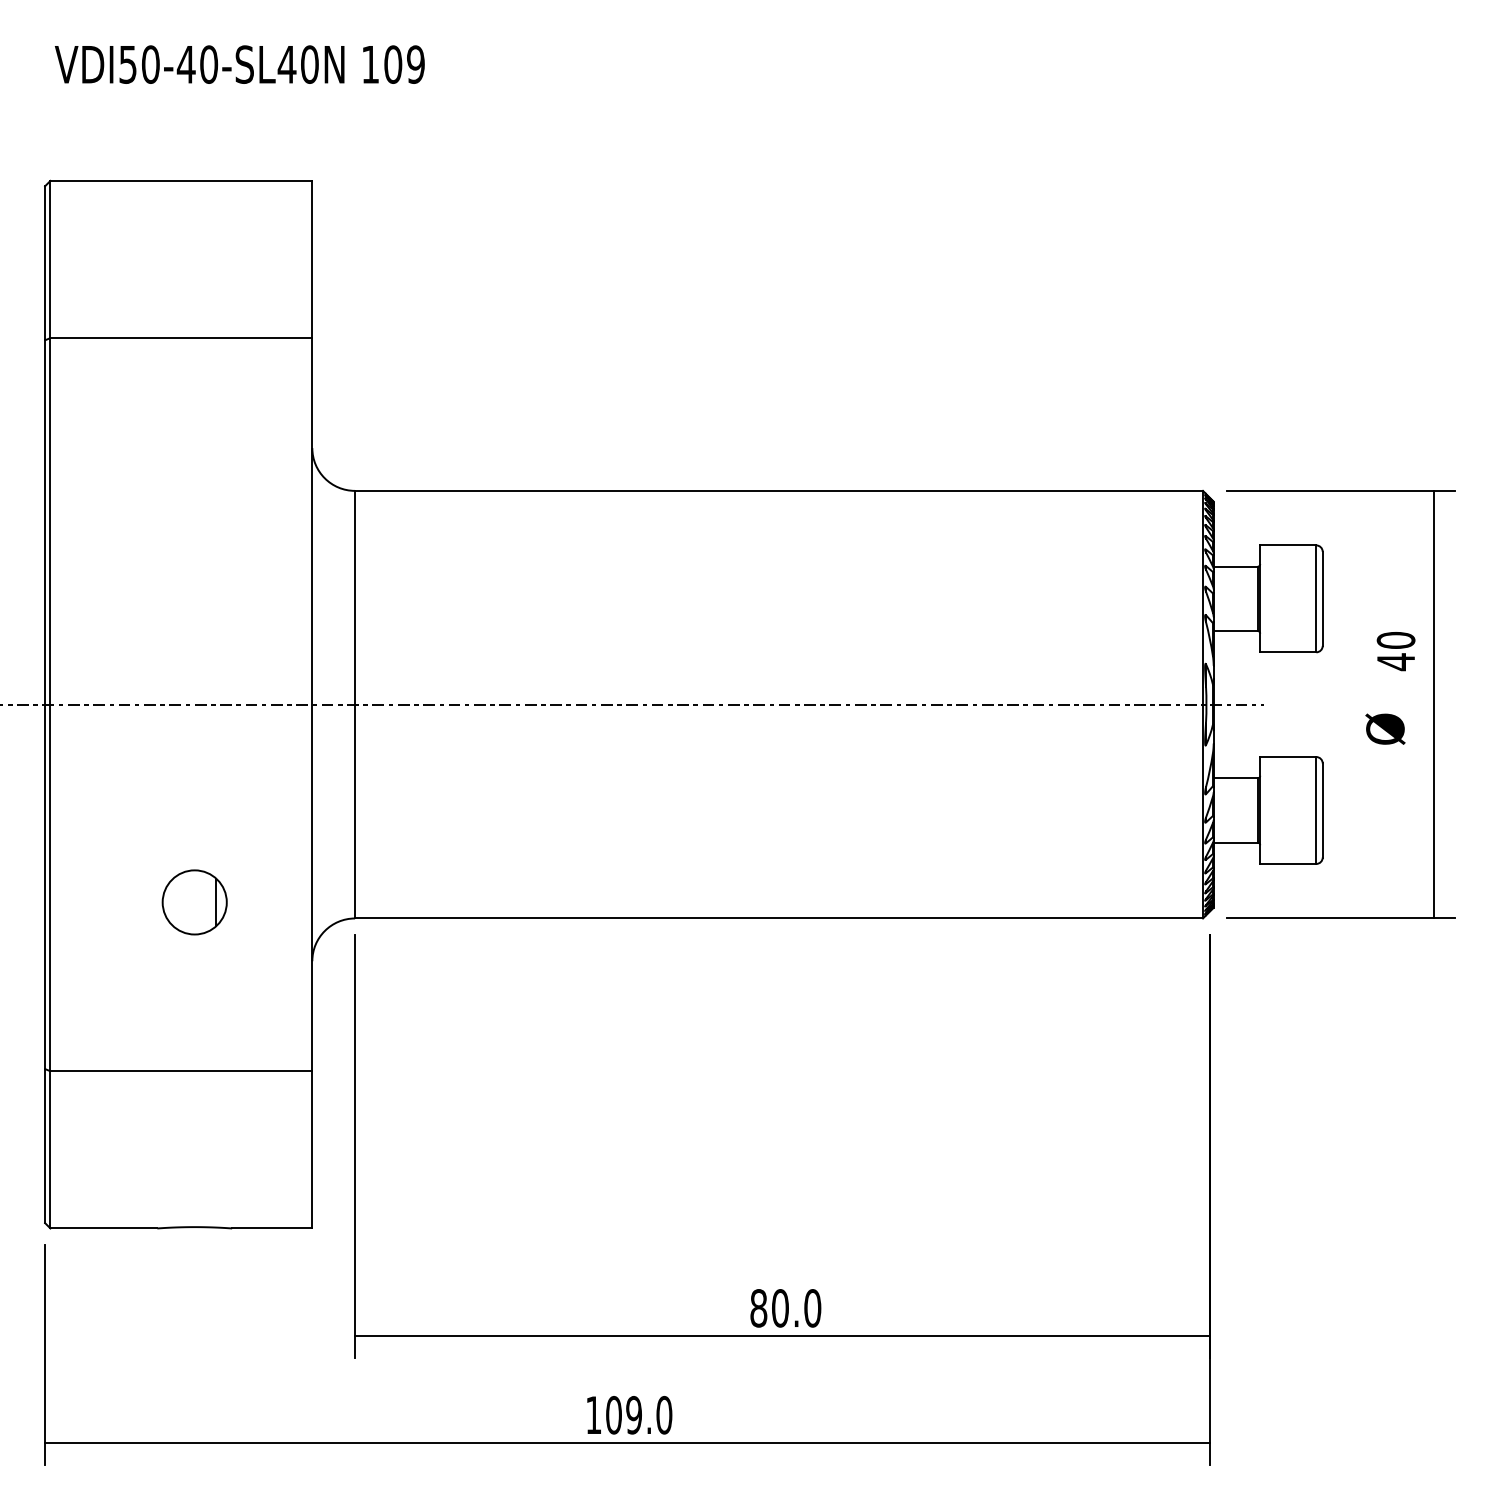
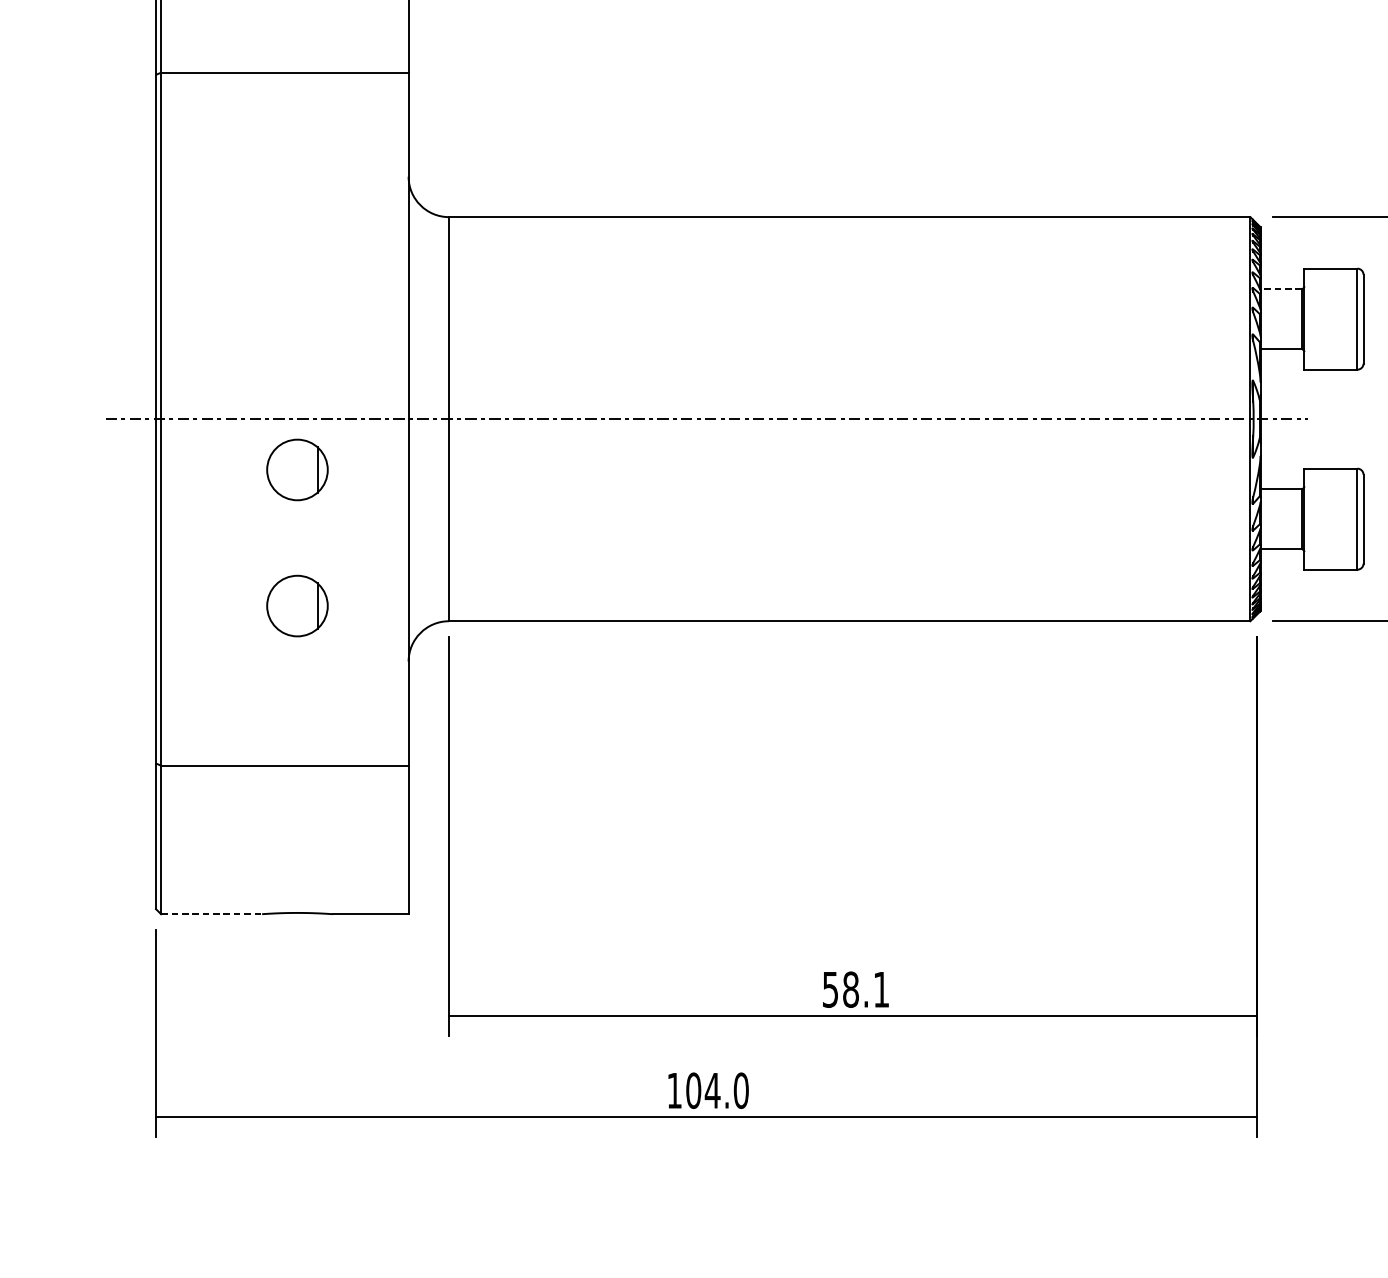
line: (1235, 566) -> (1281, 288), solid -> dashed
part: (194, 758) -> (297, 470), added
line: (103, 1228) -> (211, 914), solid -> dashed
text: (785, 1308) -> (855, 989), 80.0 -> 58.1
text: (633, 1415) -> (712, 1090), 109.0 -> 104.0

